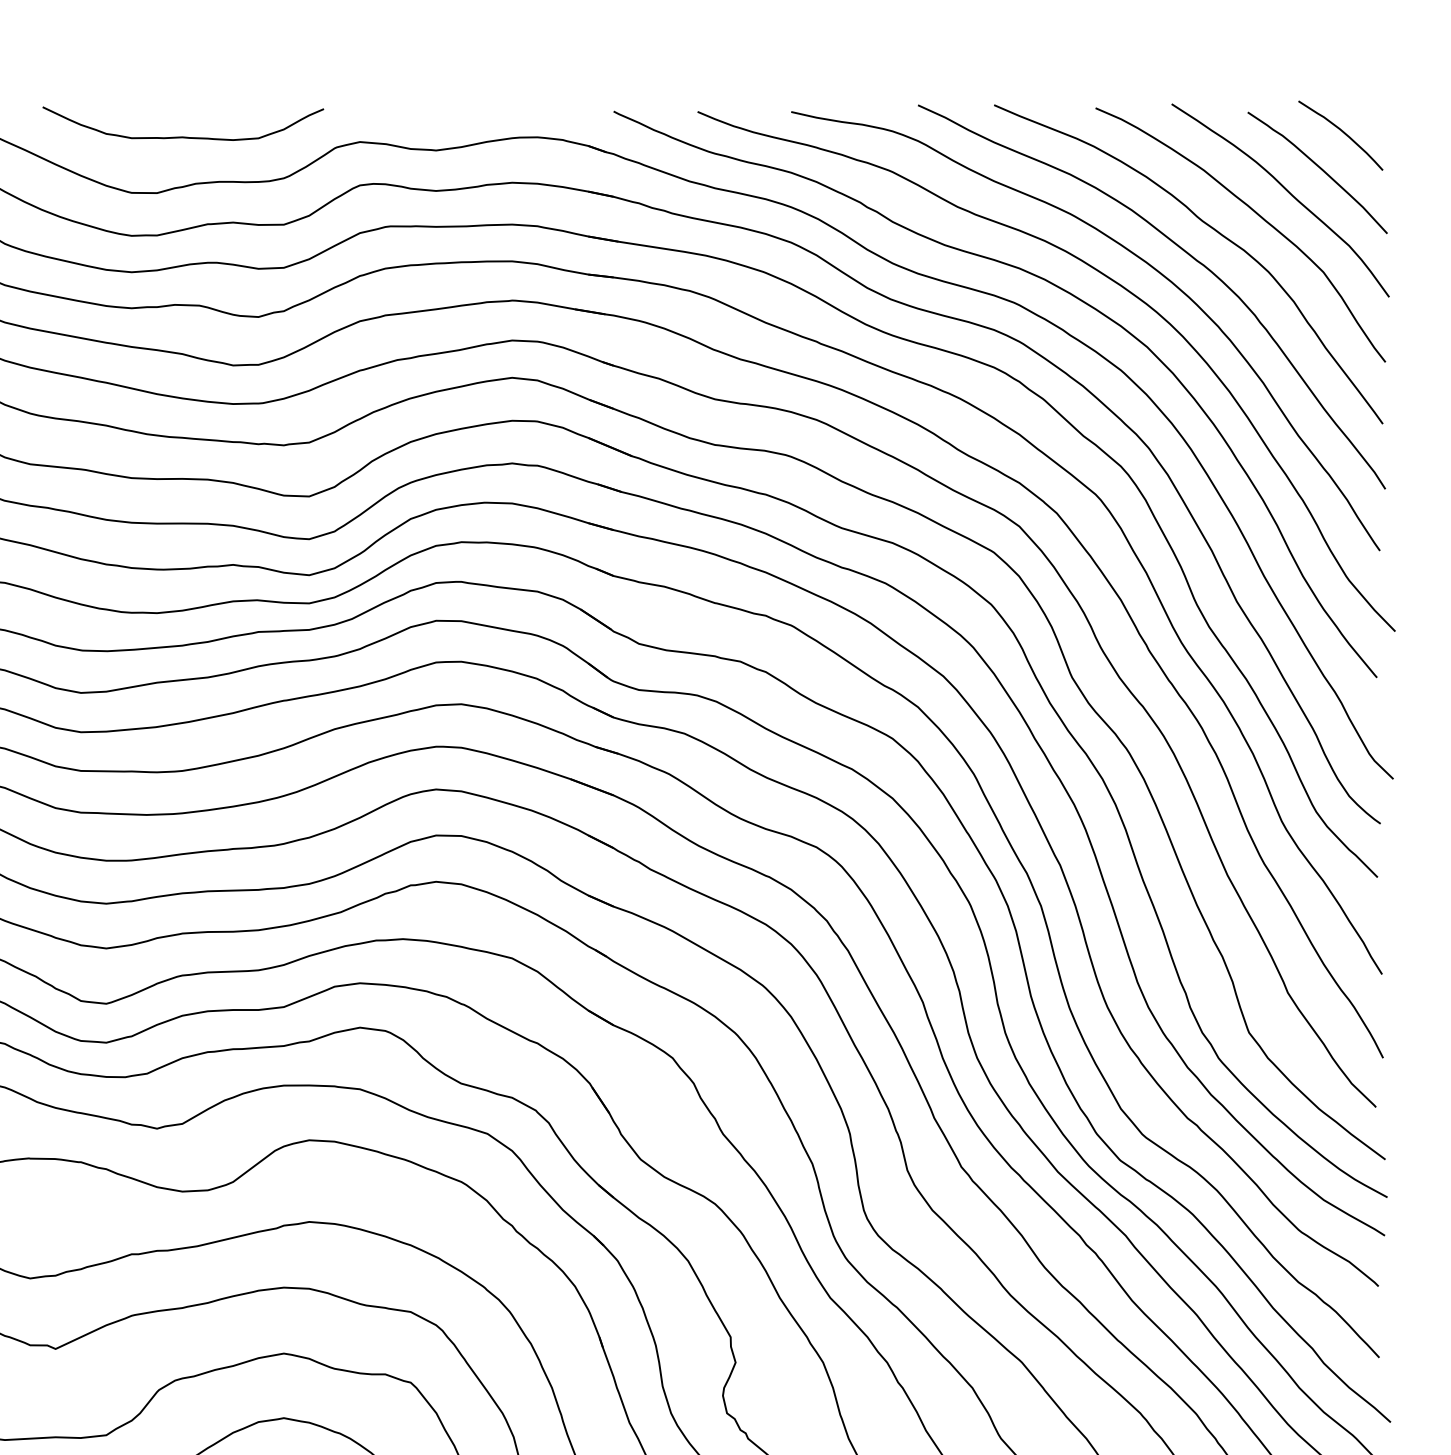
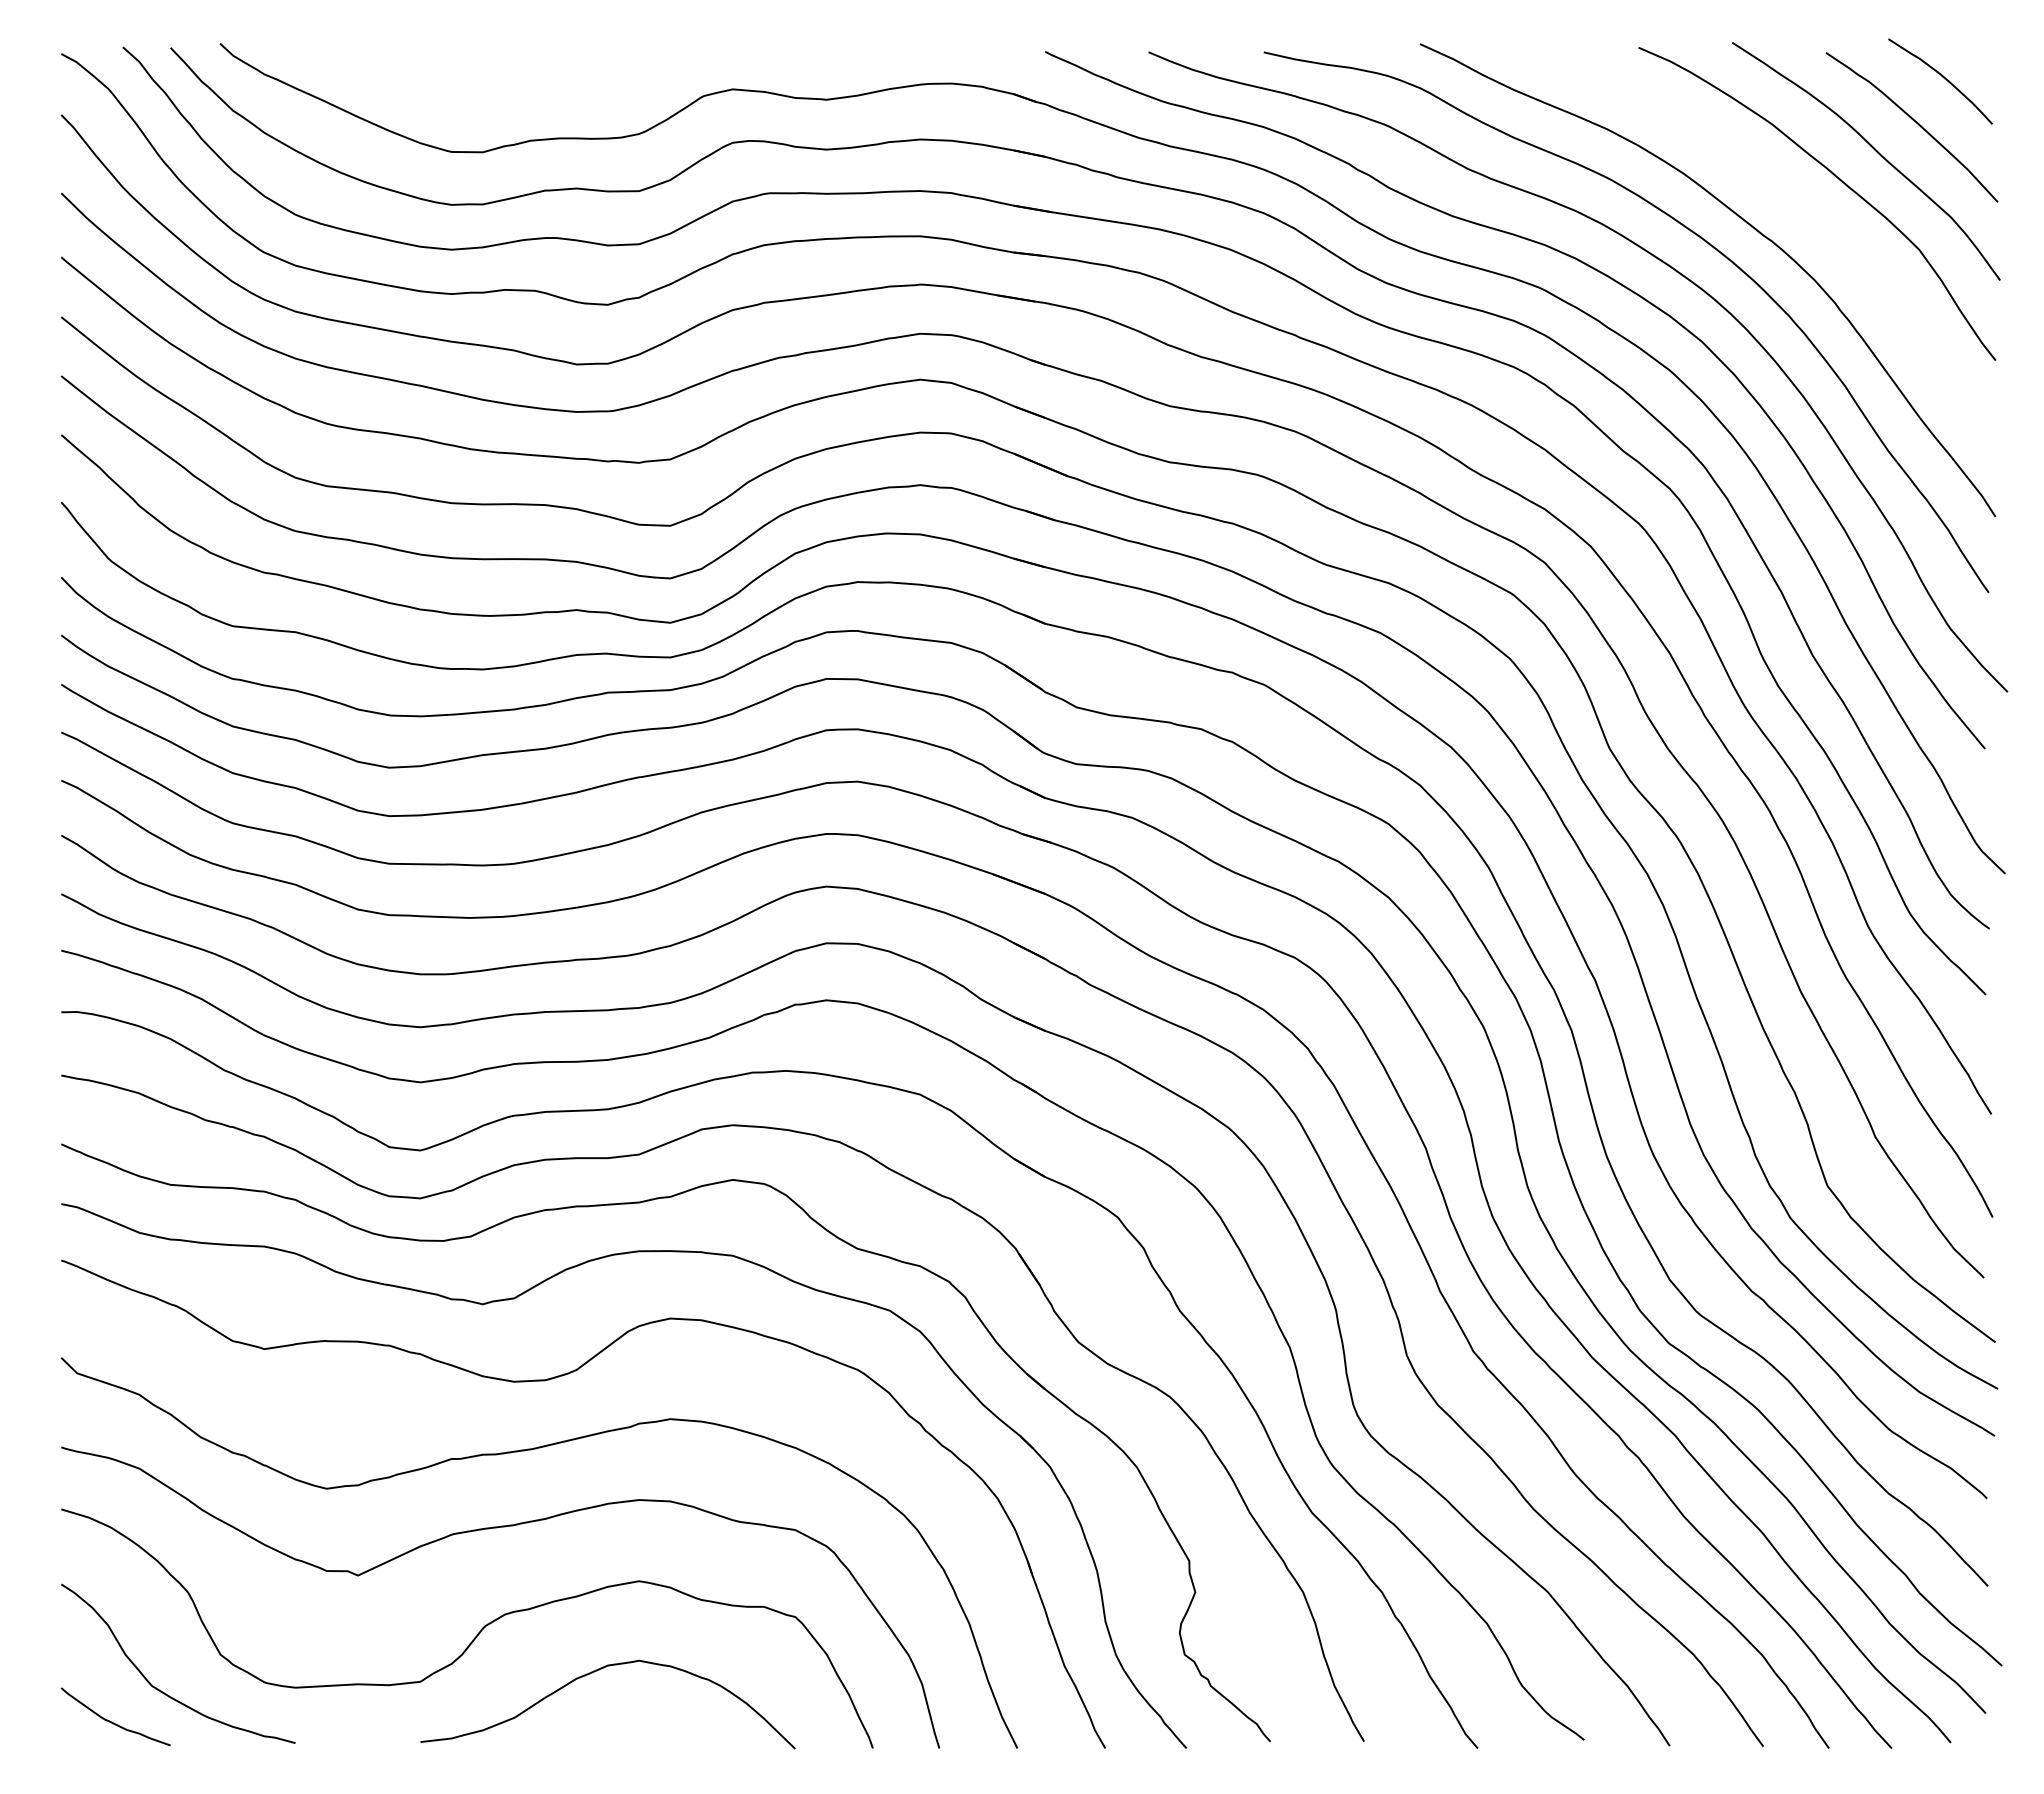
curve: (183, 136) -> (515, 82), removed
curve: (1213, 229) -> (1783, 197), removed

